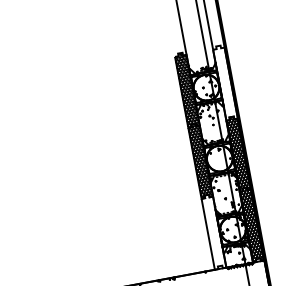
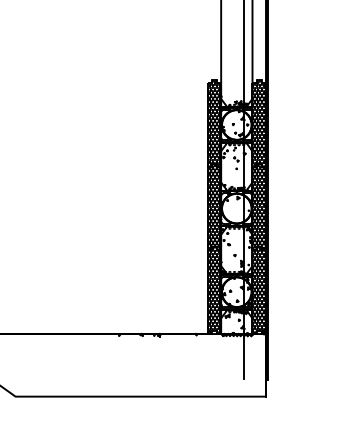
hatch: (225, 82) -> (259, 123), added
hatch: (213, 231) -> (214, 290), added

